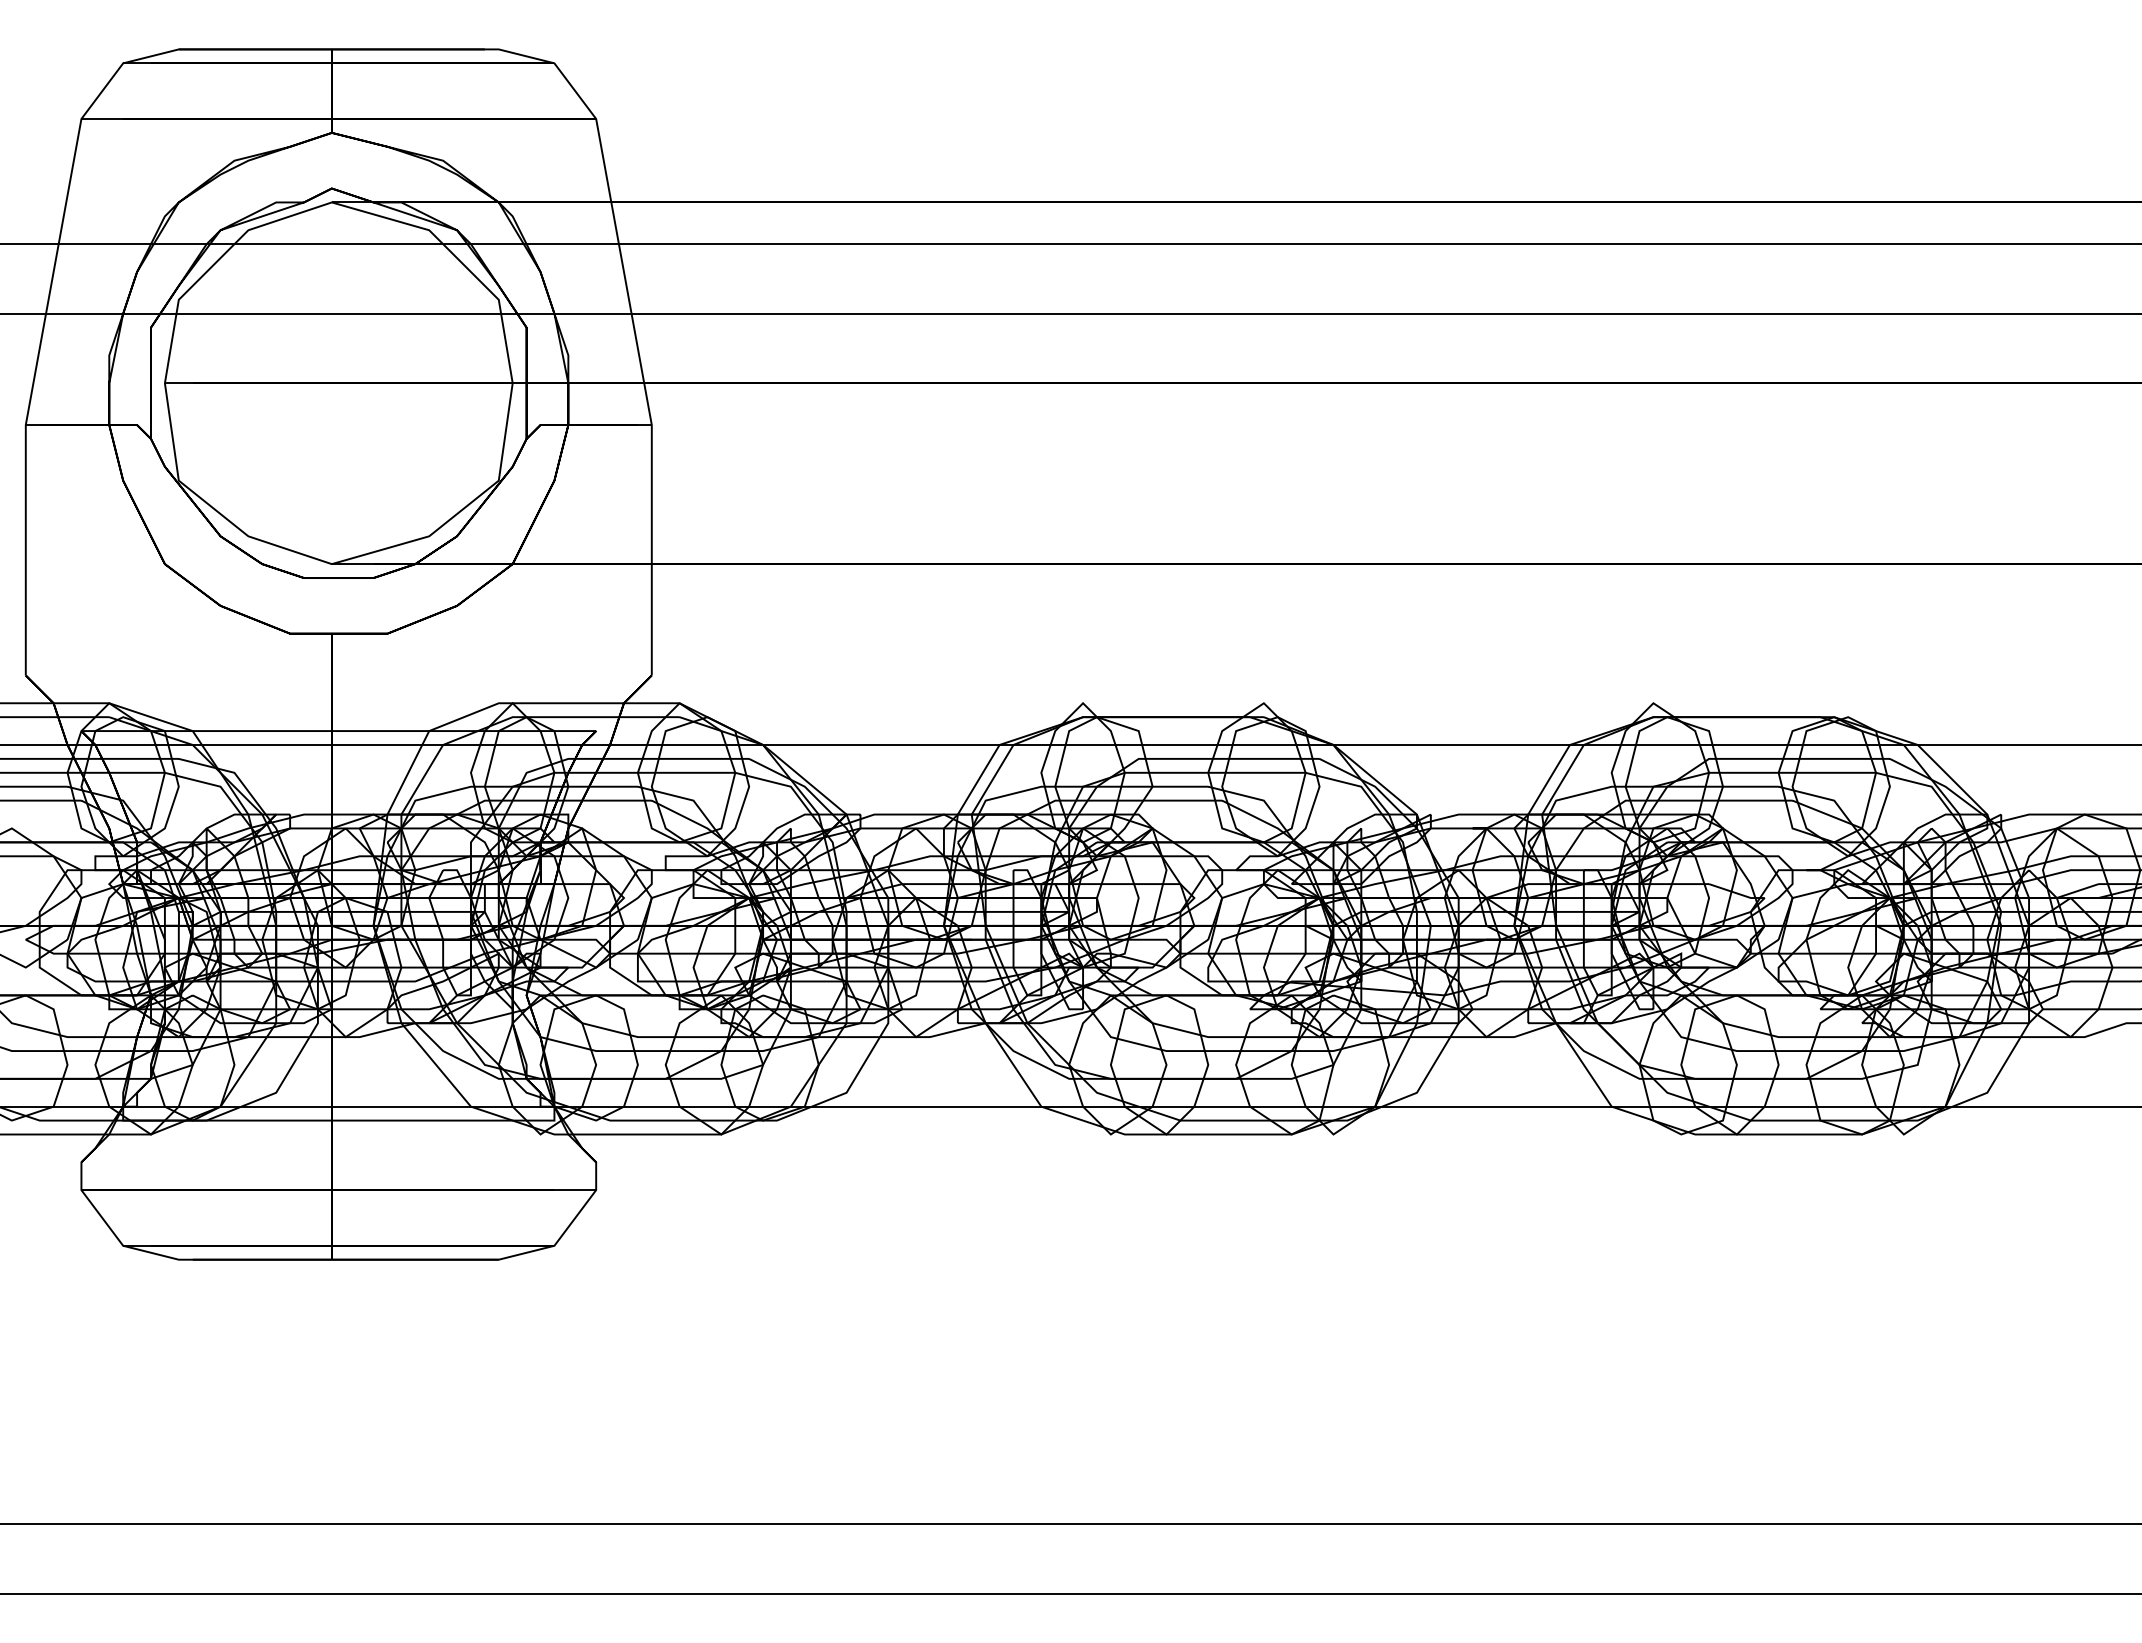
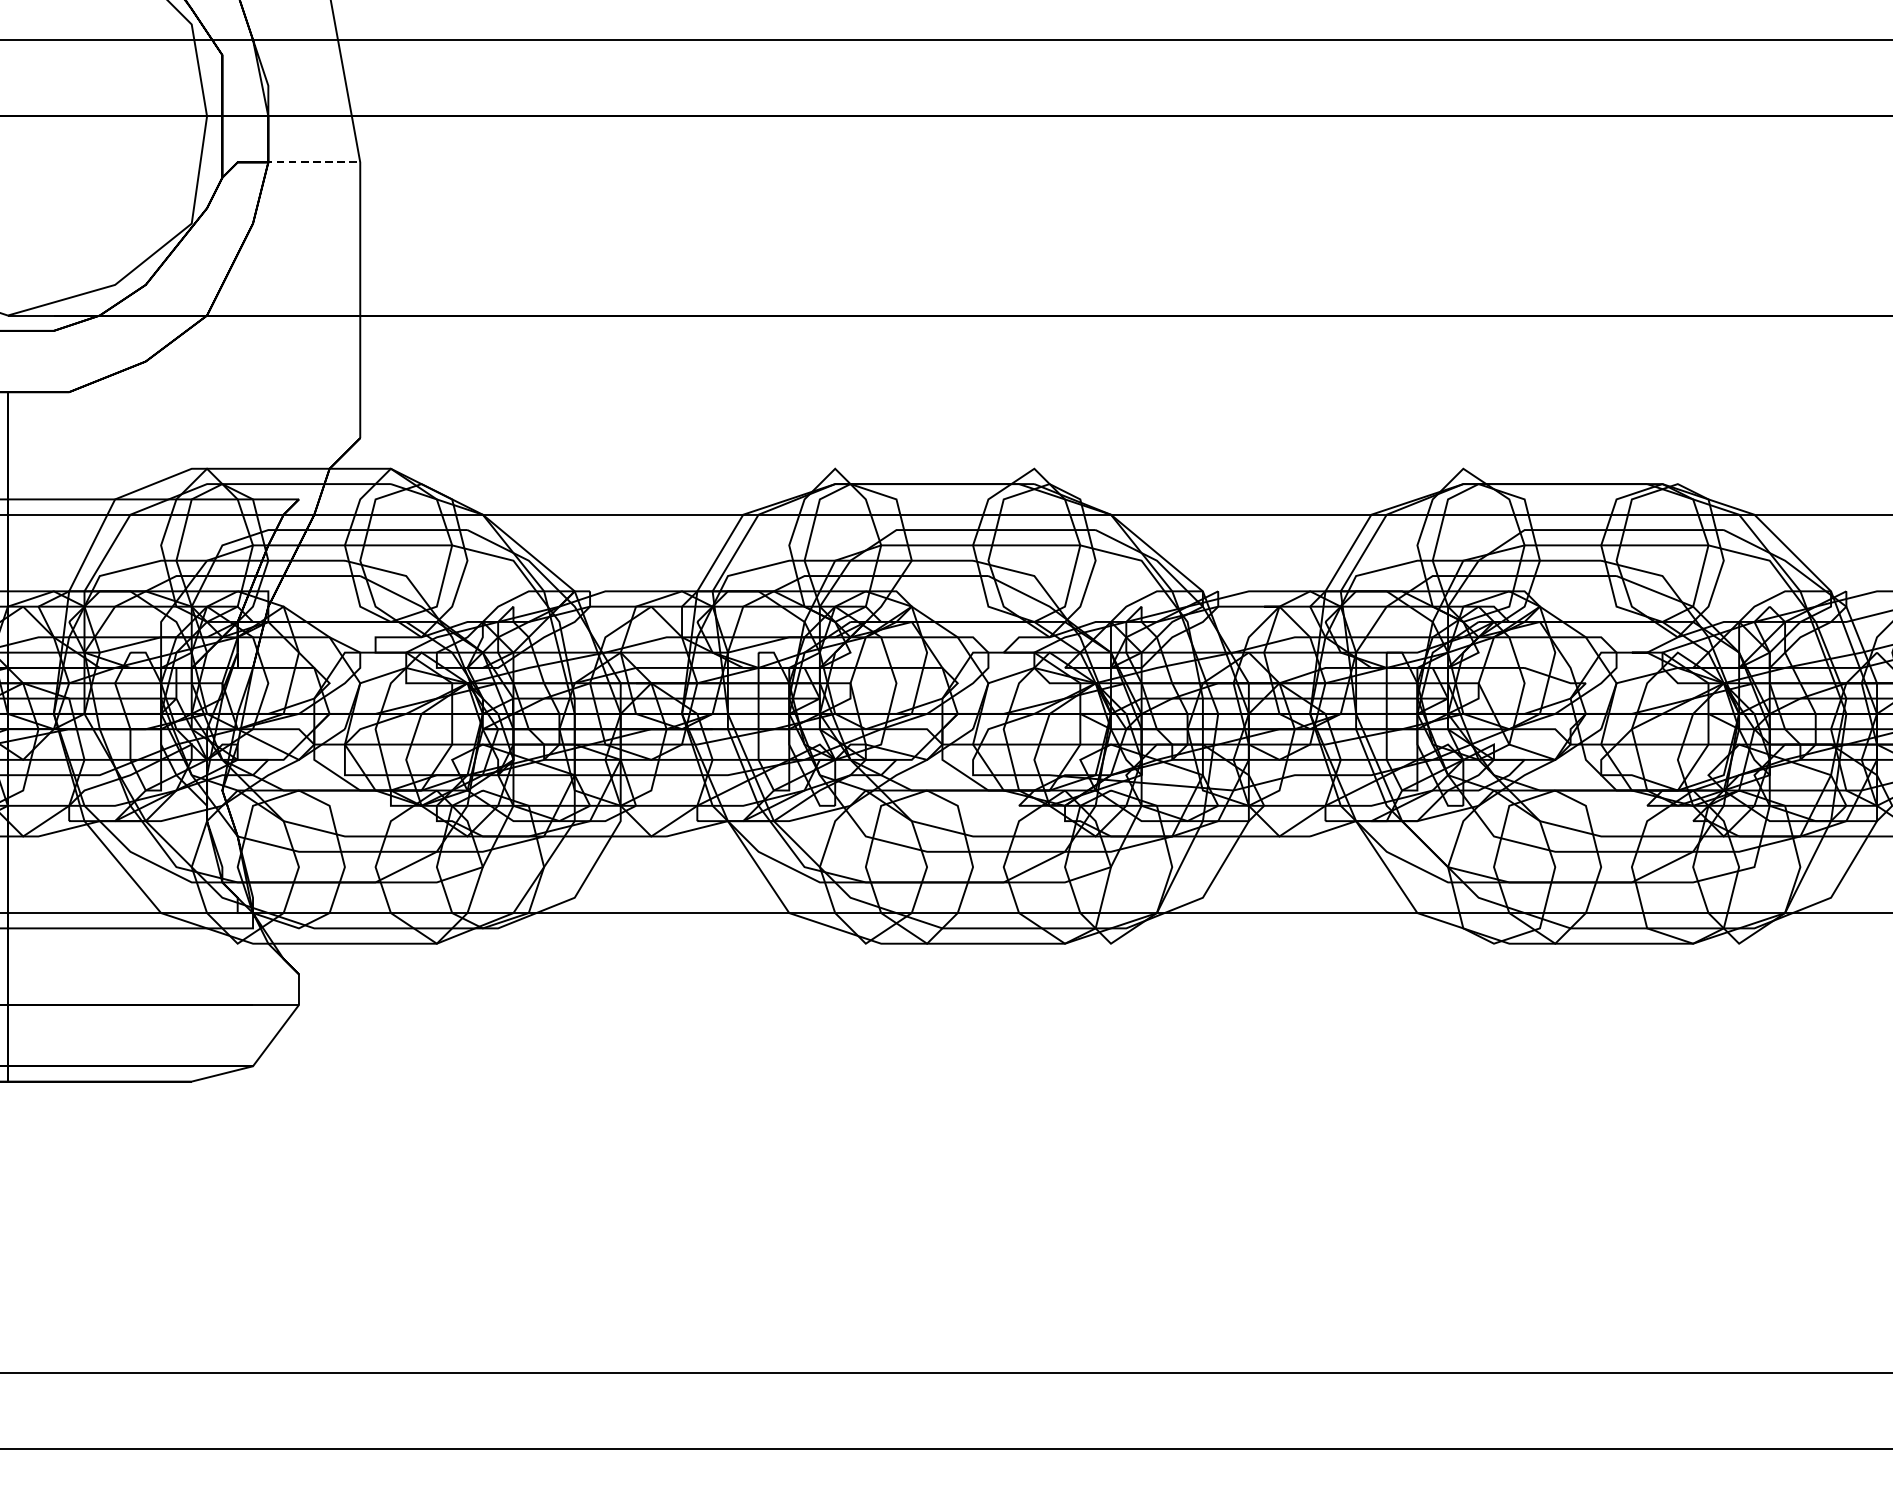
line: (575, 425) -> (276, 162), solid -> dashed

